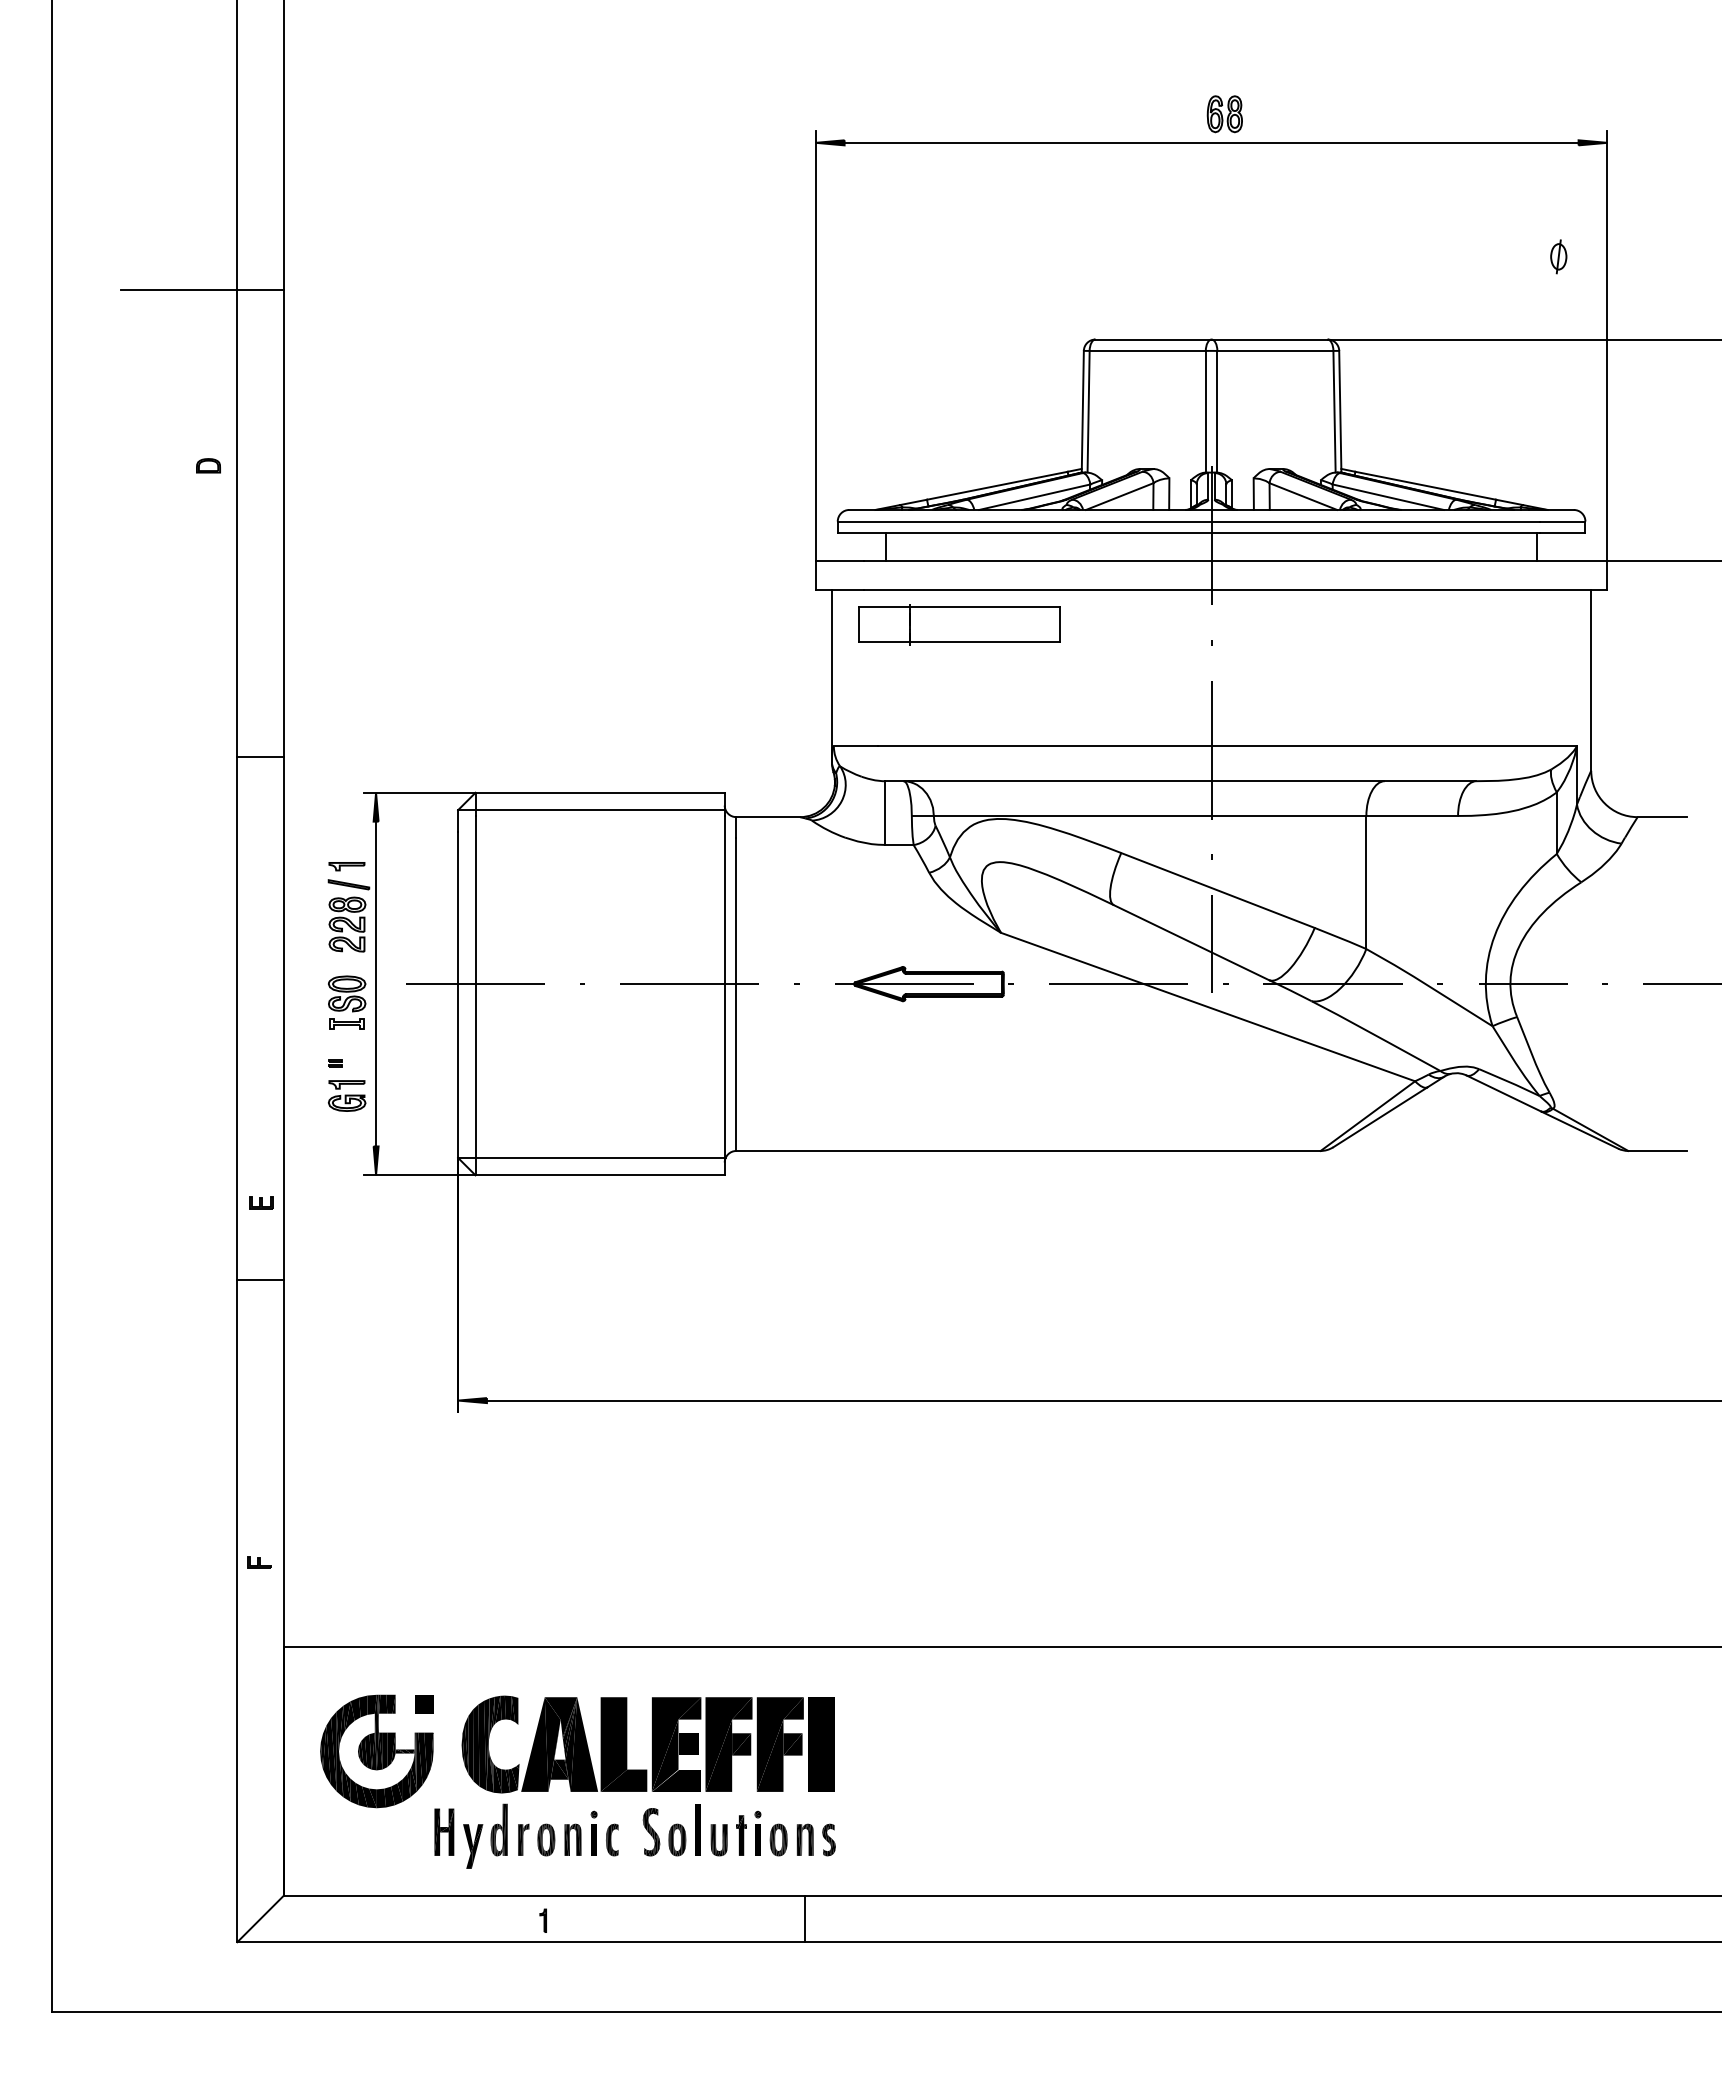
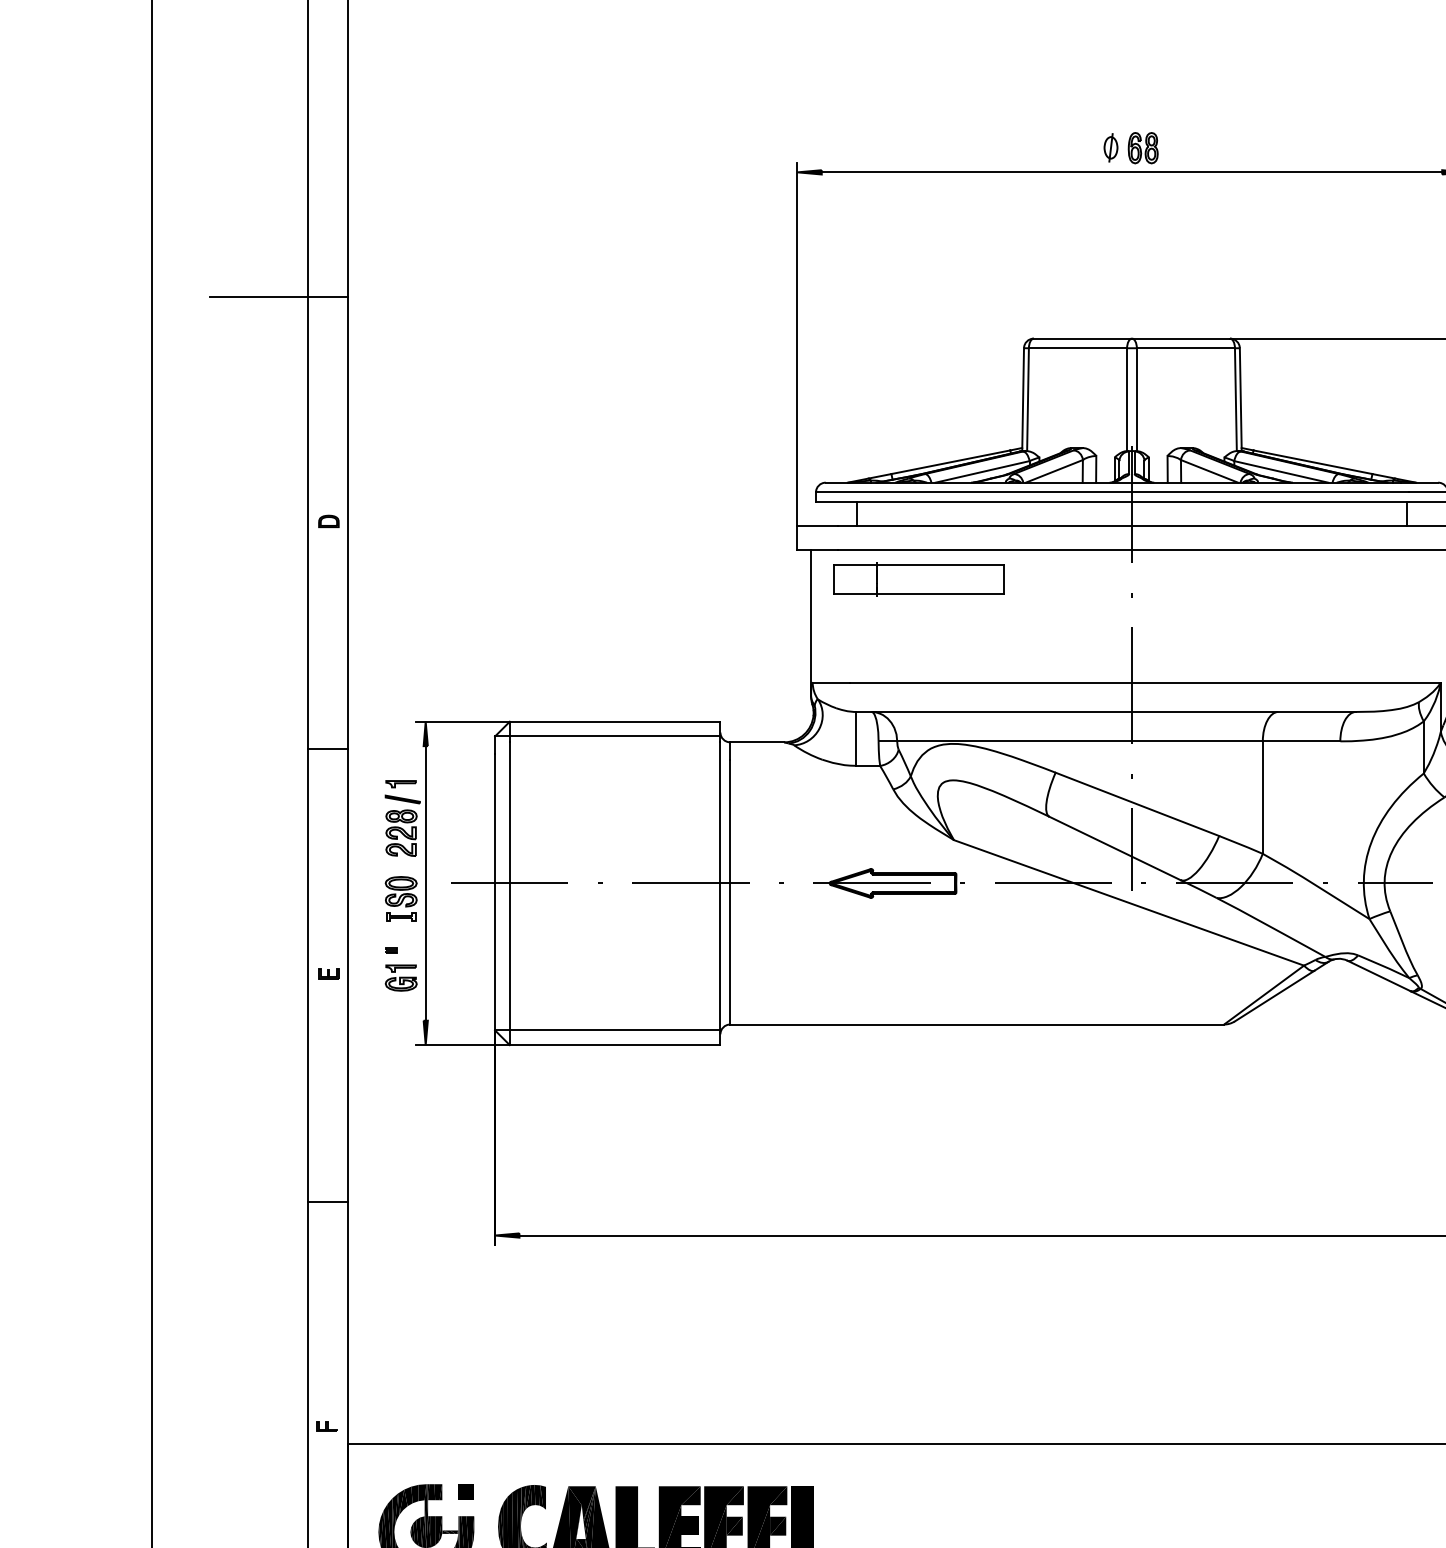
part: (1558, 256) -> (1110, 147), moved
part: (208, 465) -> (328, 521), moved
line: (260, 756) -> (328, 749), moved
part: (261, 1202) -> (328, 973), moved
line: (260, 1279) -> (328, 1201), moved
part: (259, 1562) -> (327, 1426), moved

